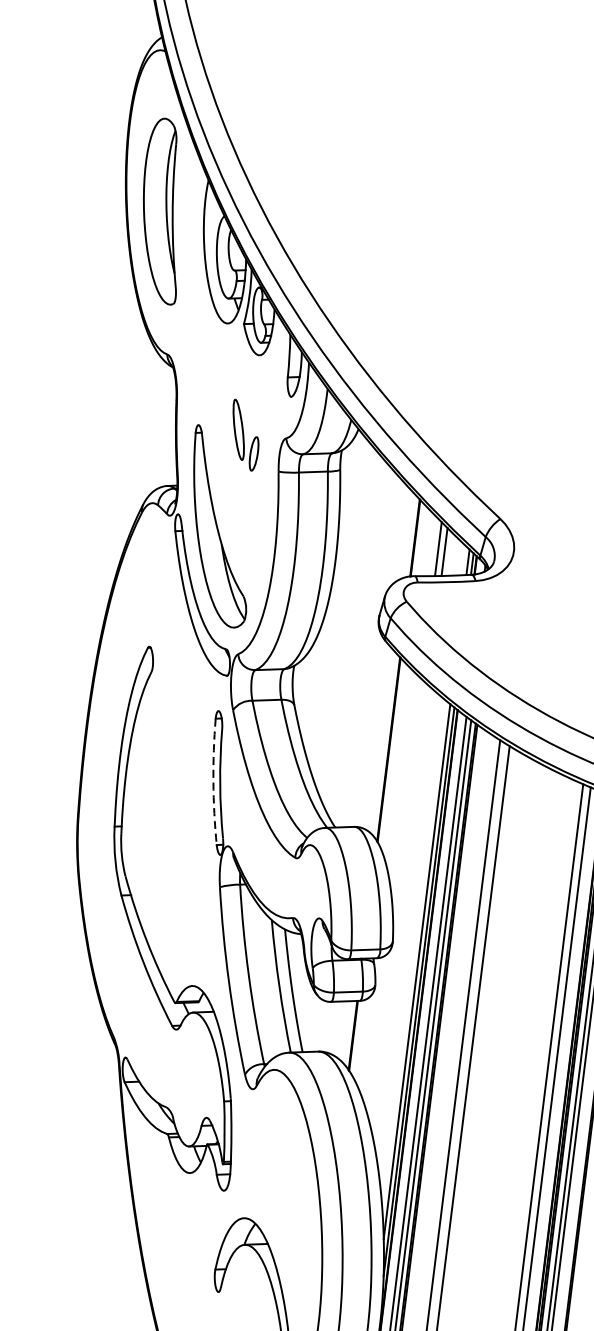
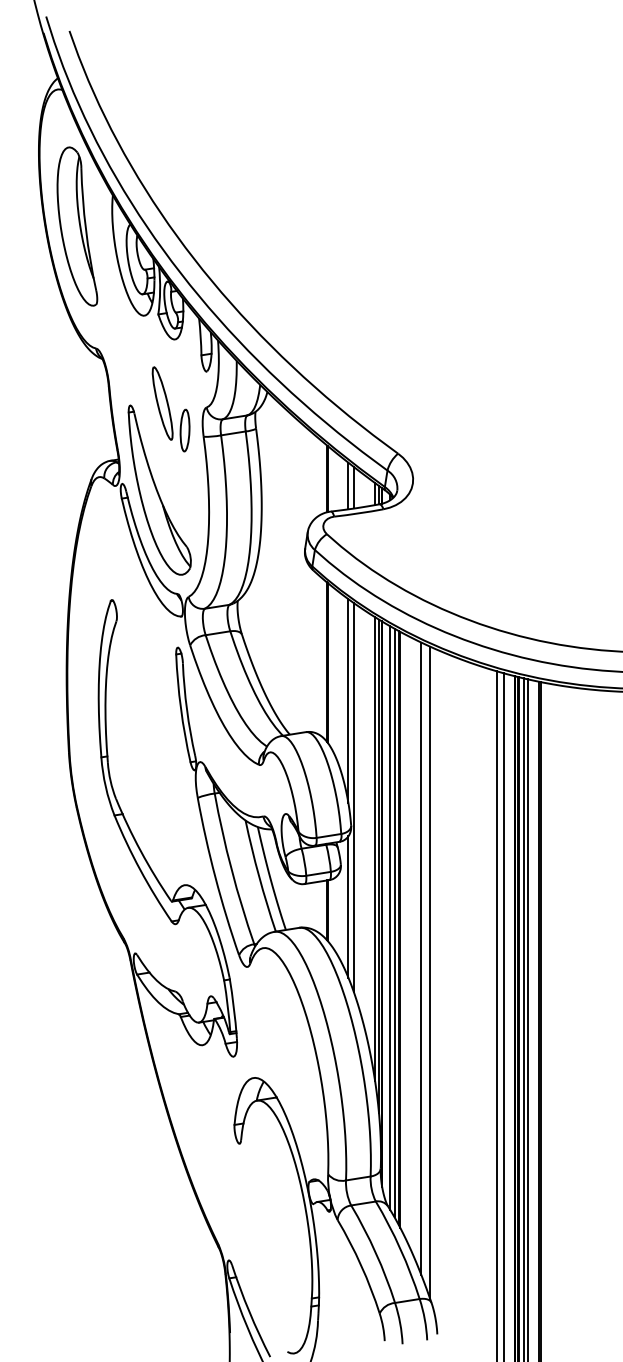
part: (244, 435) -> (170, 409), size x1.43
arc: (212, 781) -> (180, 708), dashed -> solid
line: (407, 796) -> (348, 700), added
line: (399, 909) -> (353, 797), added
line: (378, 1034) -> (348, 906), added

